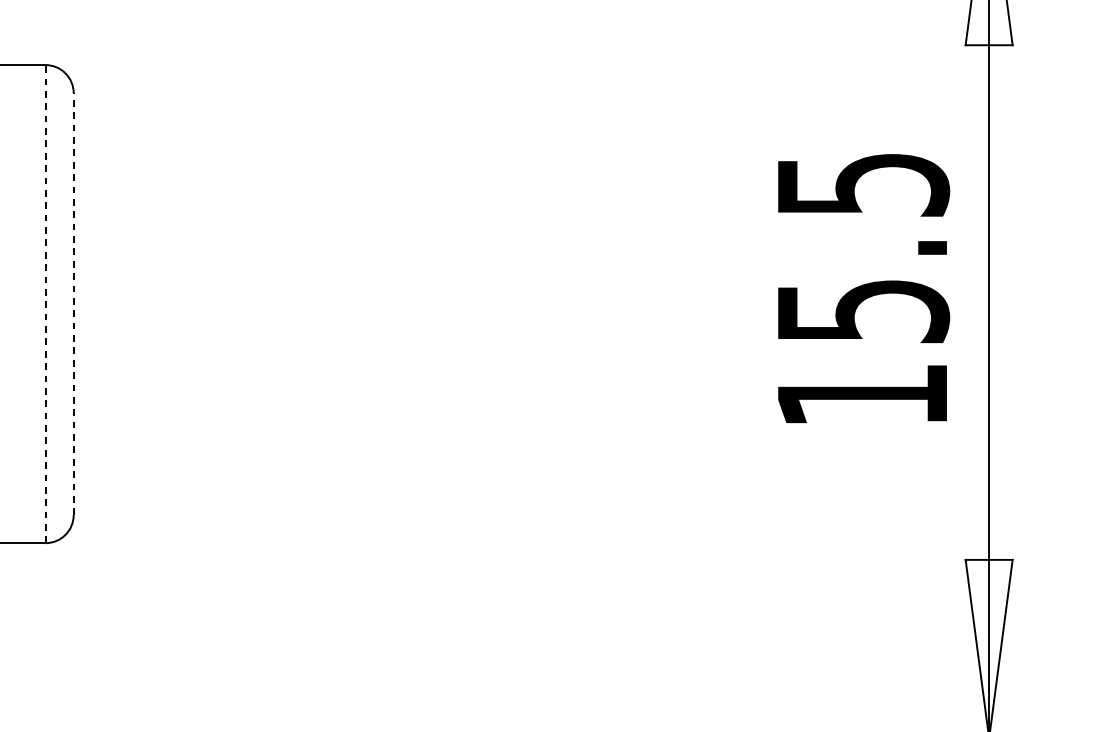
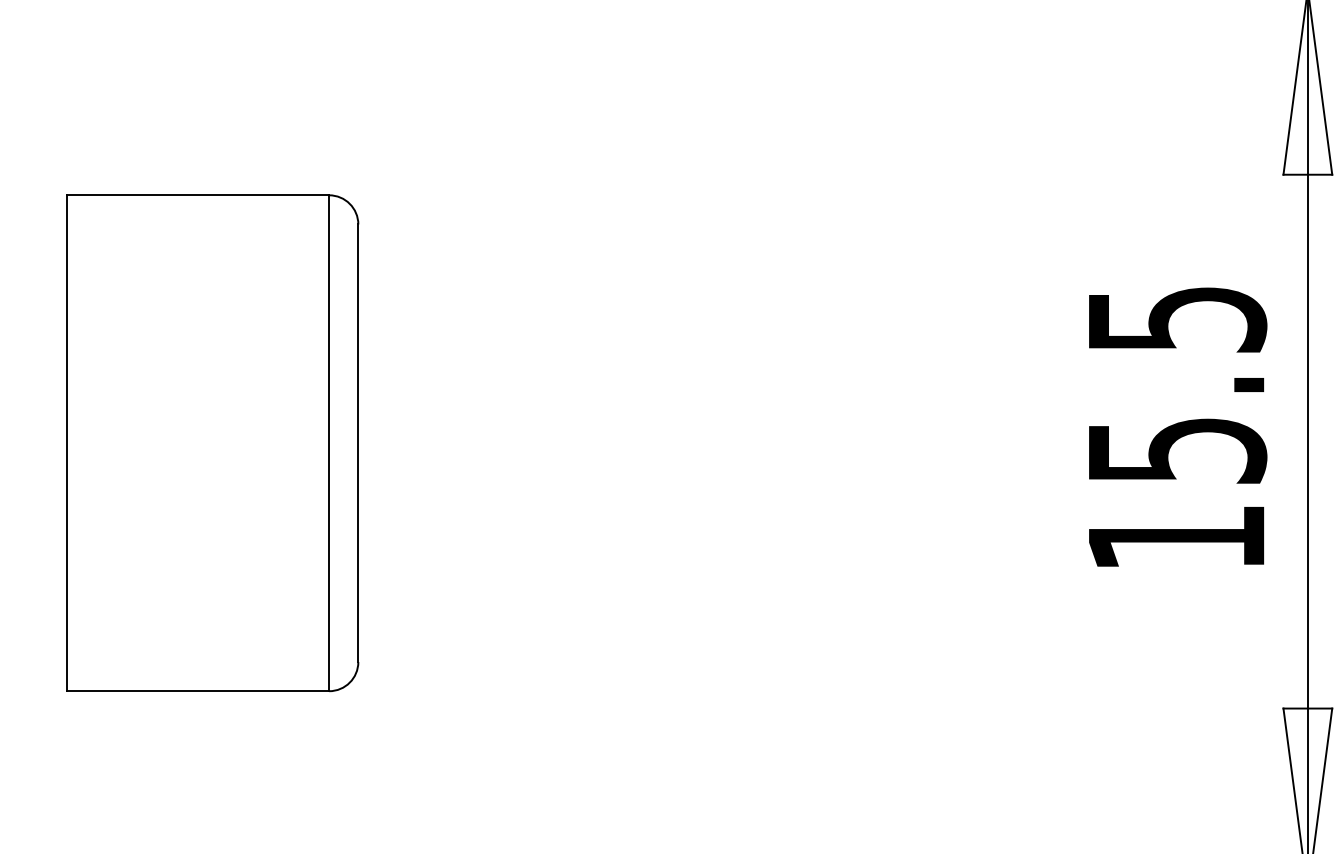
line: (45, 304) -> (329, 443), dashed -> solid
line: (73, 304) -> (358, 443), dashed -> solid

